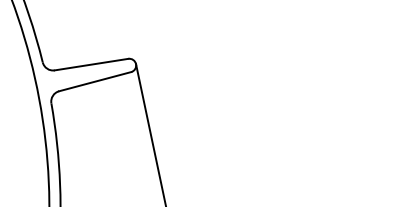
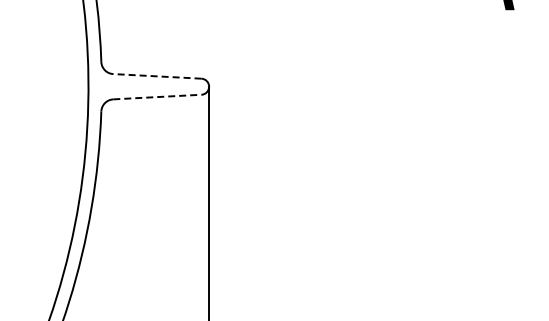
line: (90, 64) -> (156, 76), solid -> dashed
line: (95, 82) -> (157, 97), solid -> dashed

